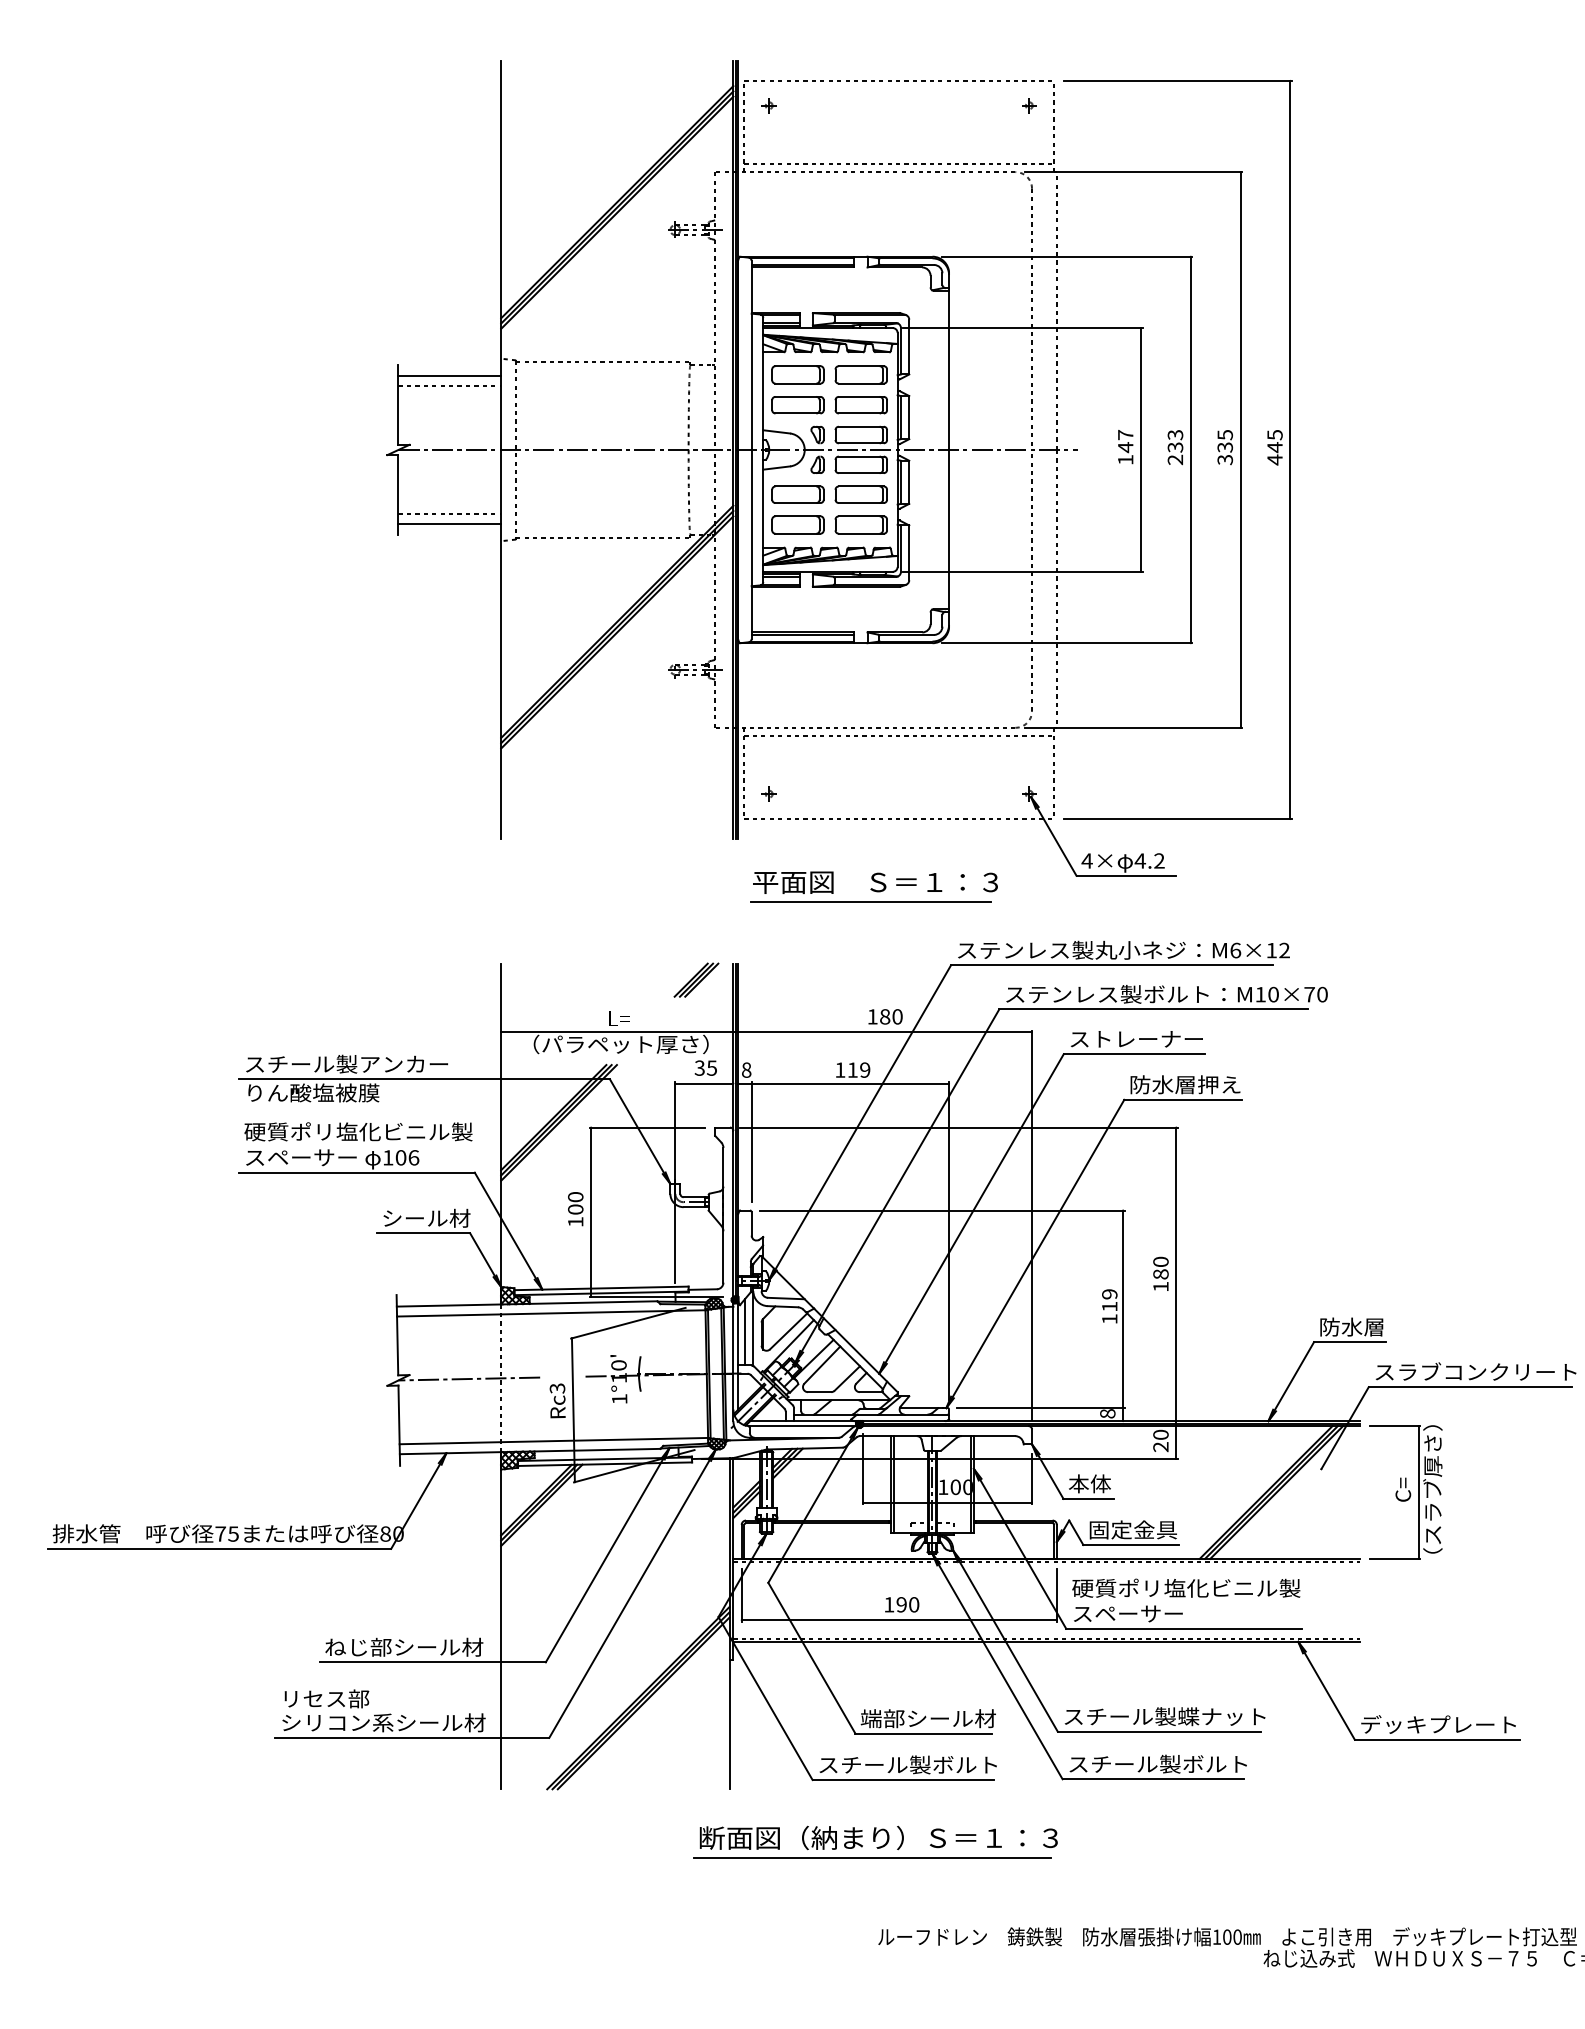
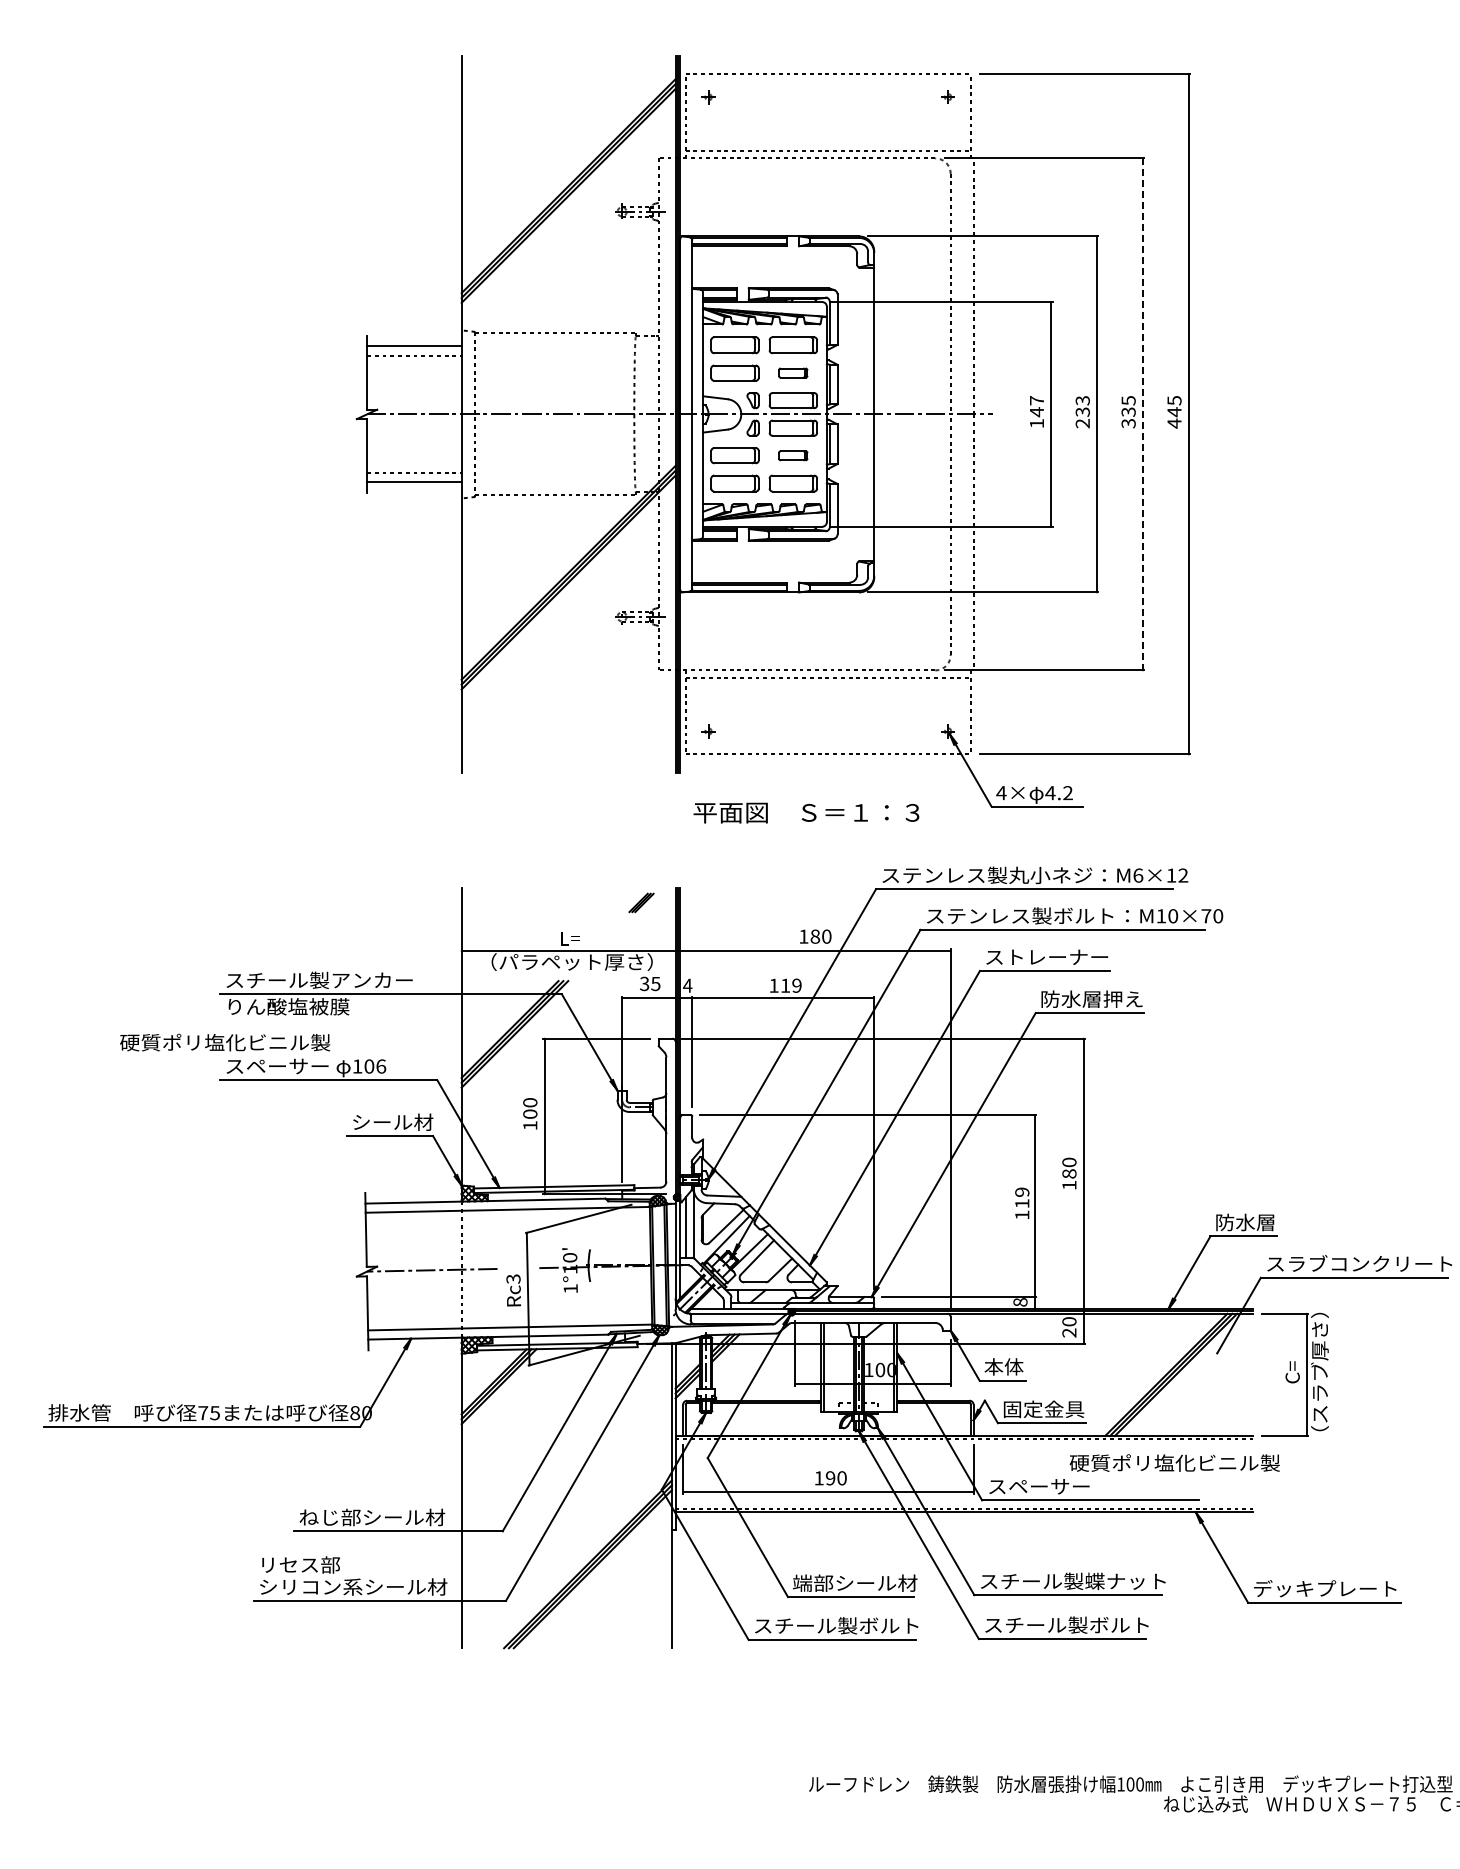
part: (860, 404) -> (792, 372), size x0.6
line: (1240, 450) -> (1142, 414), solid -> dashed
part: (860, 494) -> (792, 455), size x0.6
line: (870, 901) -> (801, 830), removed
part: (696, 979) -> (641, 902), size x0.6
text: (746, 1069) -> (687, 985), 8 -> 4
text: (358, 1131) -> (225, 1042), moved
text: (1185, 1587) -> (1174, 1462), moved
part: (875, 1841) -> (806, 1696), removed

